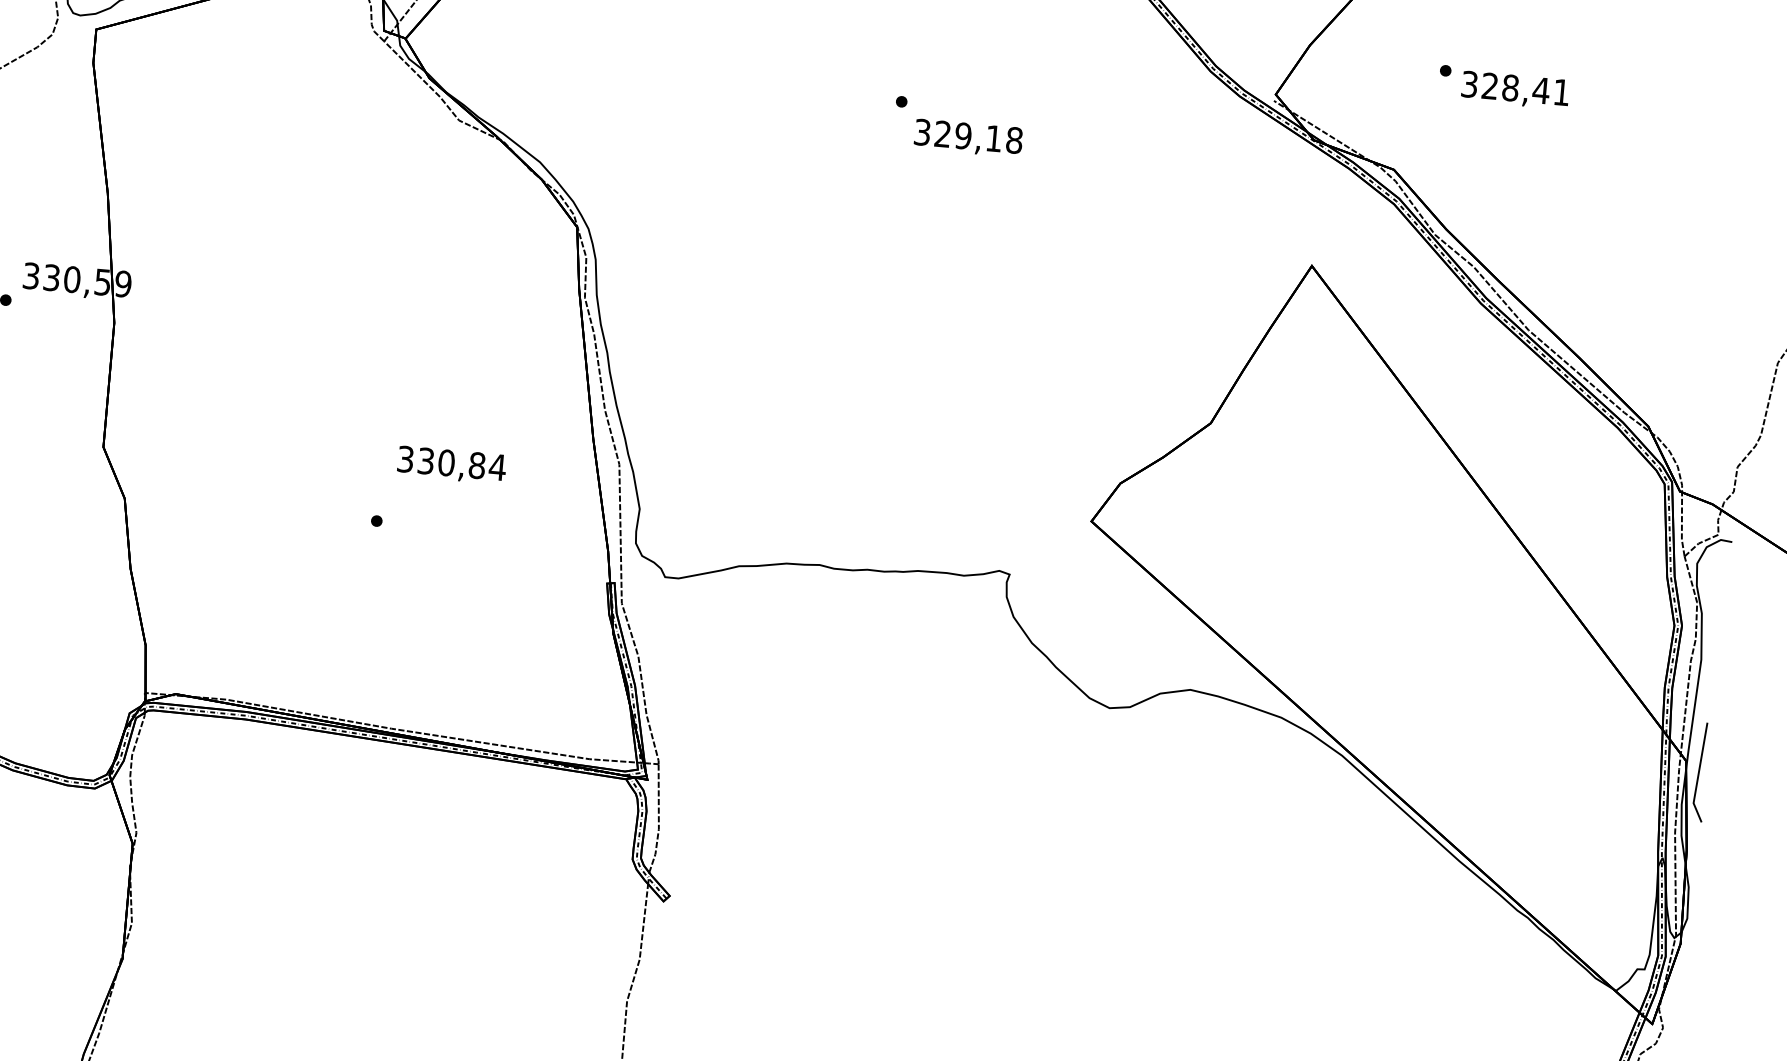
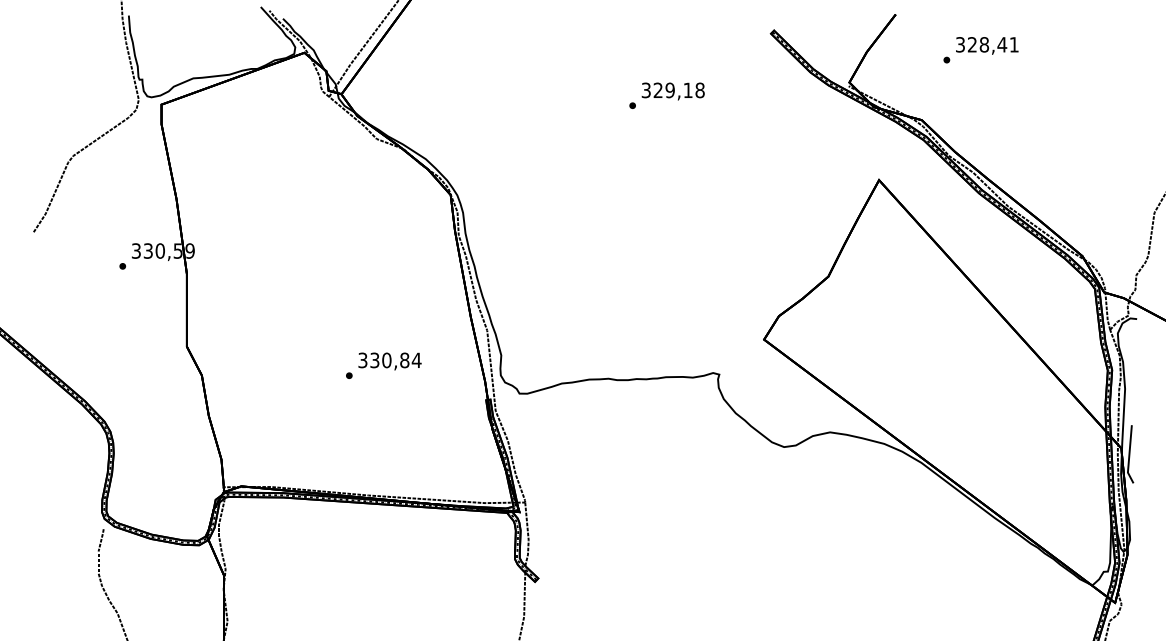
text: (1515, 89) -> (987, 45), moved
text: (967, 138) -> (672, 91), moved
text: (450, 465) -> (389, 361), moved

